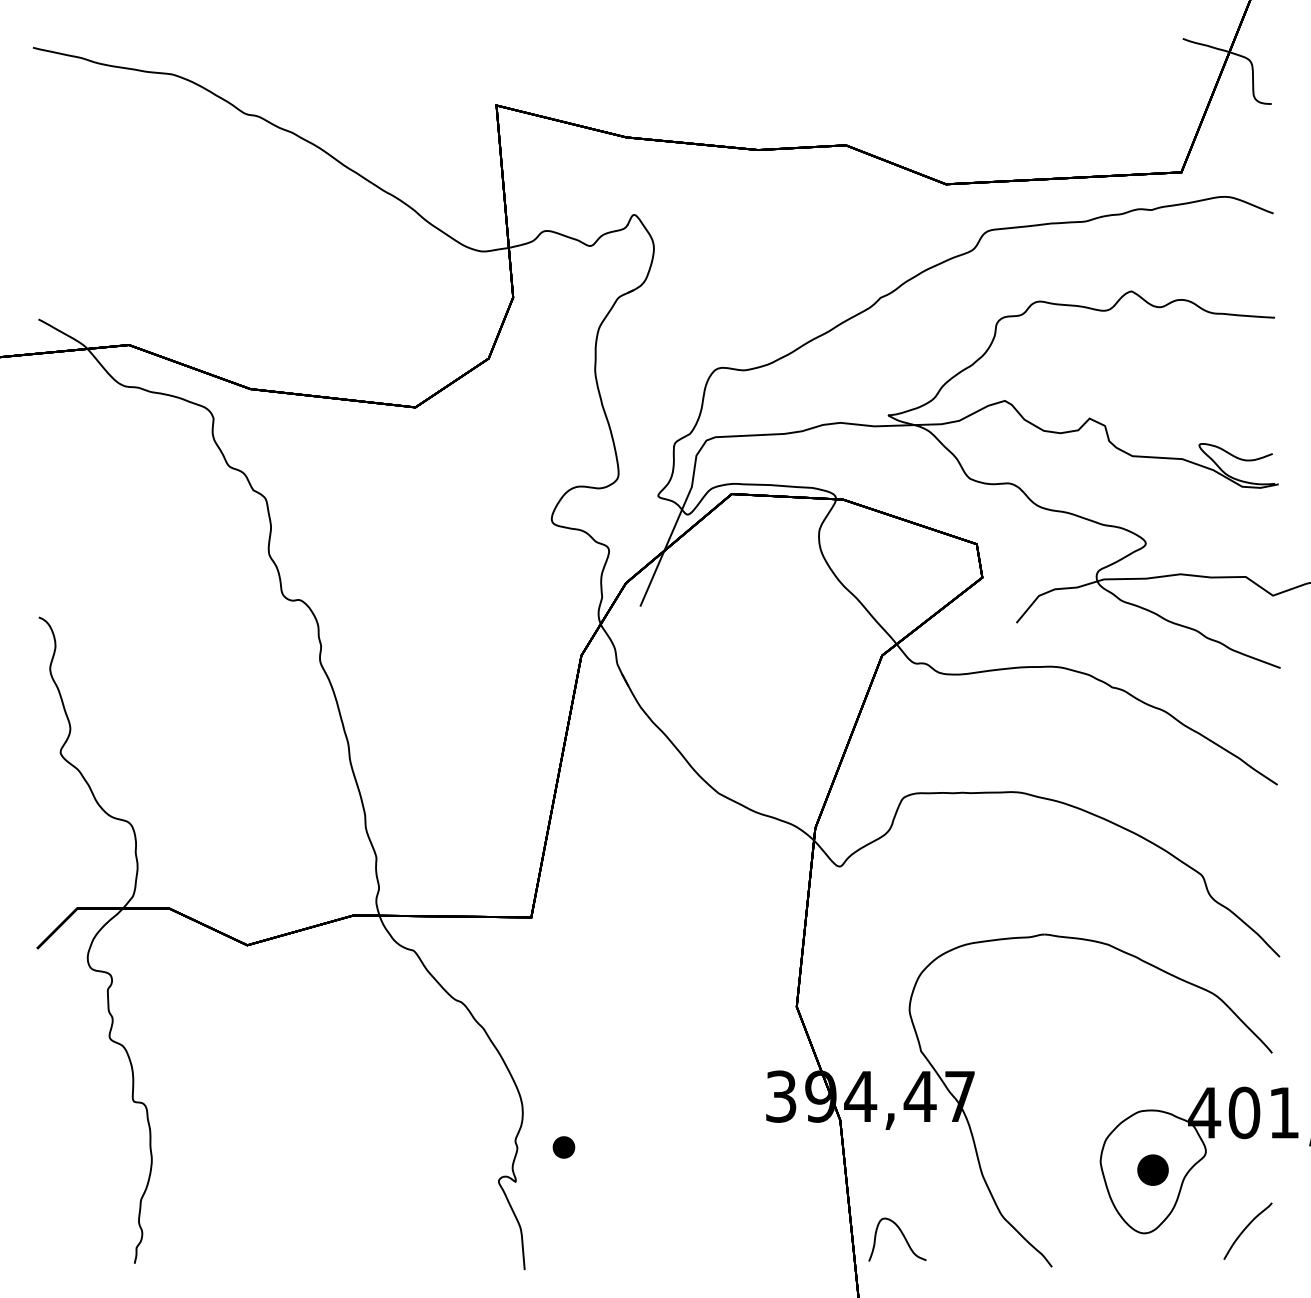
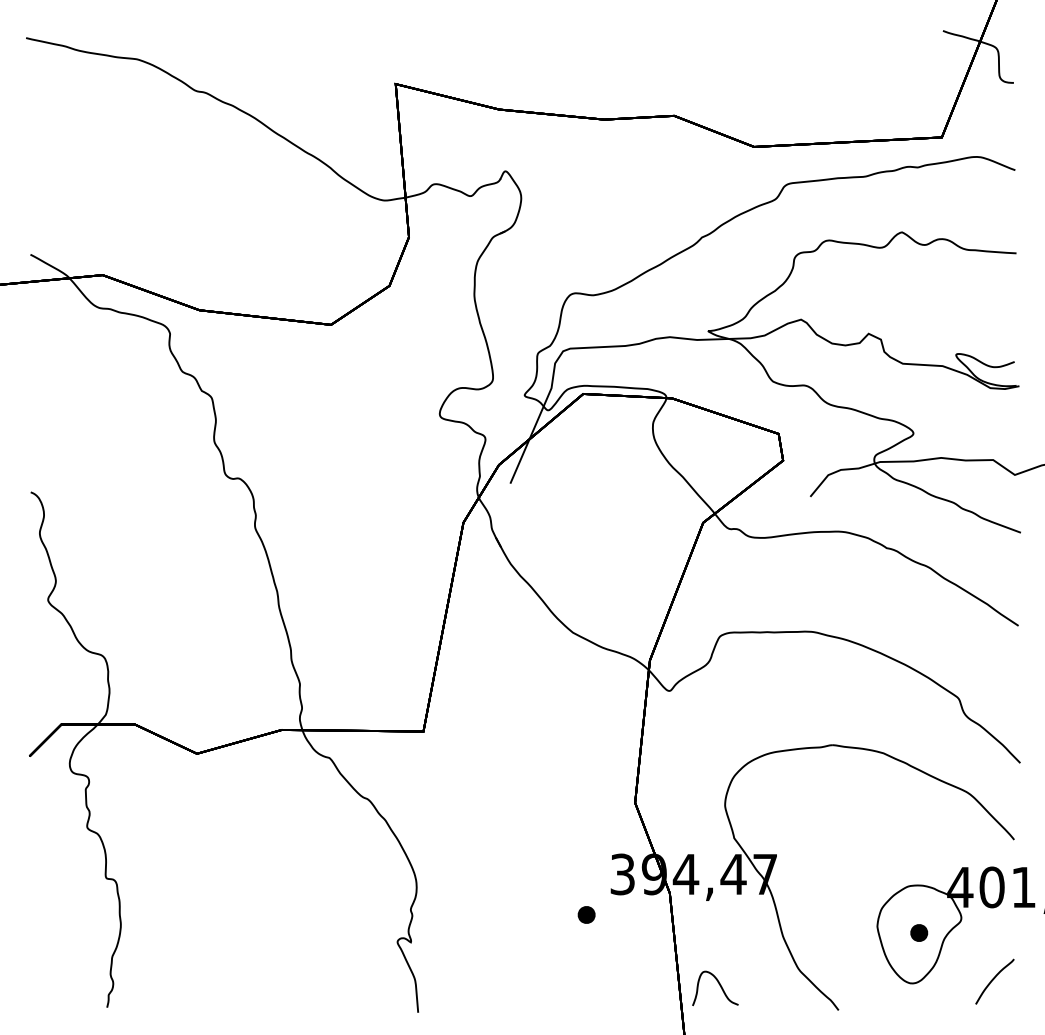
part: (563, 1147) -> (586, 915), moved
part: (1152, 1169) -> (918, 932), size x0.71

